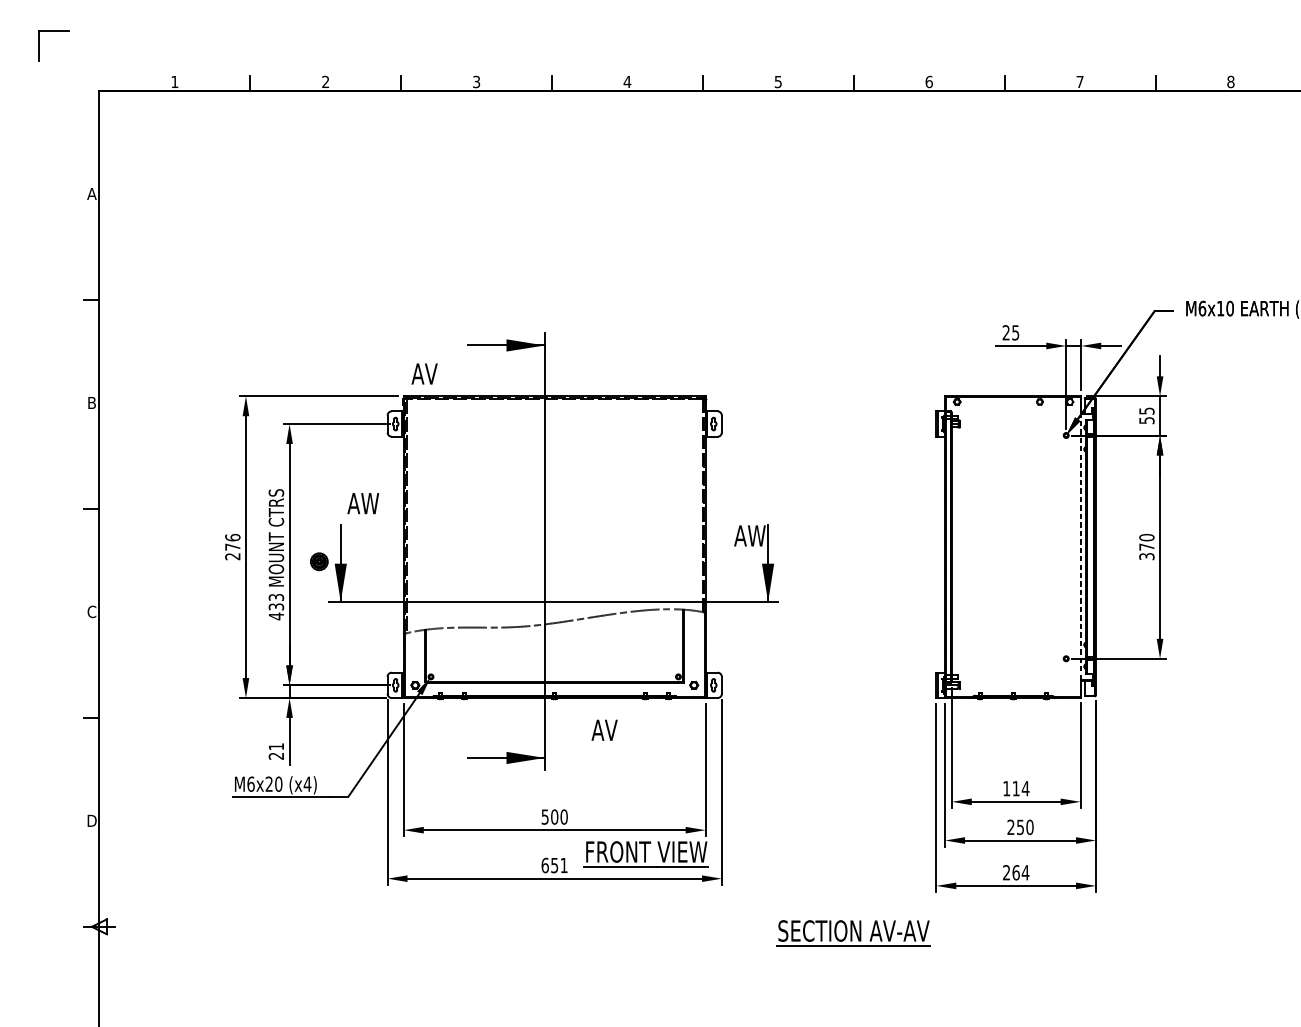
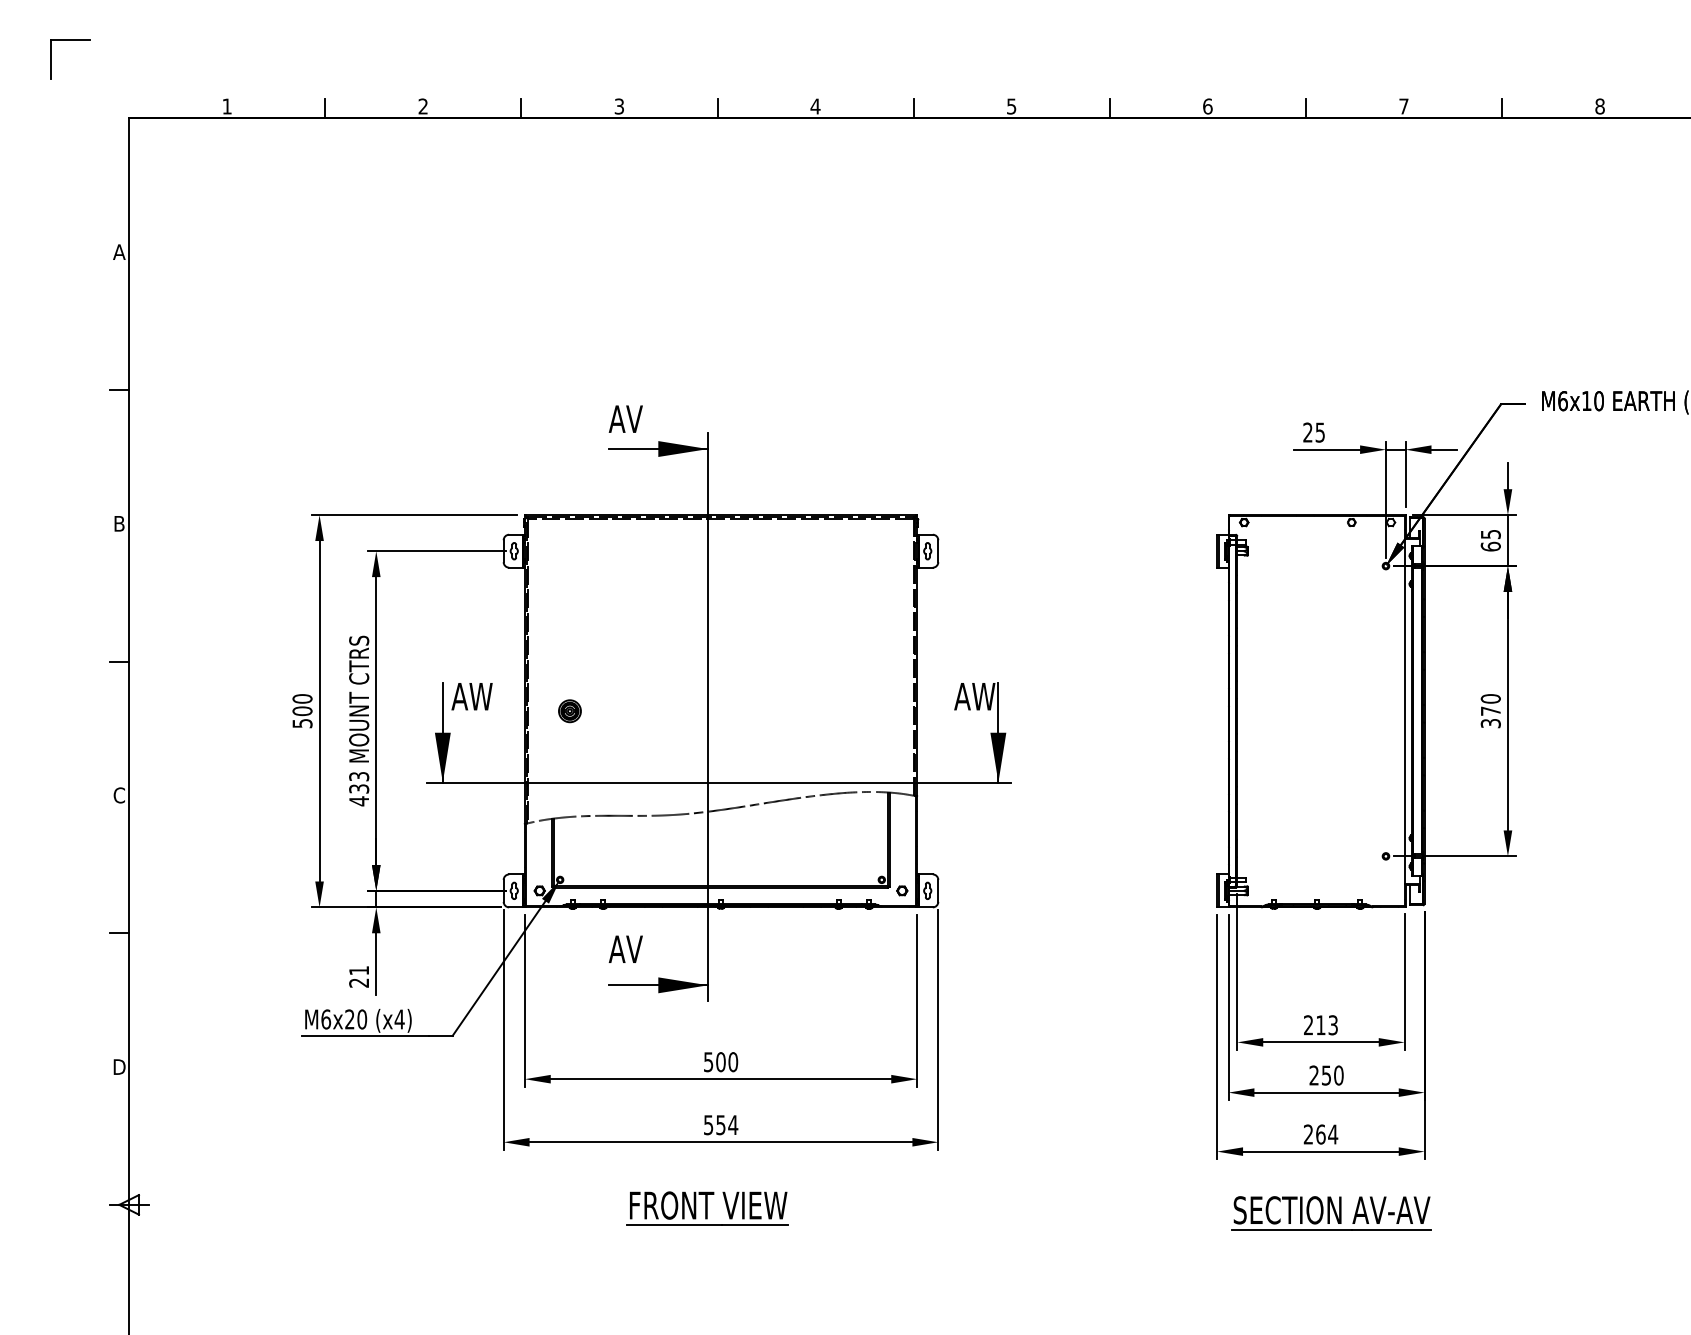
text: (424, 373) -> (625, 418), moved
text: (1146, 420) -> (1490, 546), 55 -> 65
text: (362, 503) -> (471, 696), moved
text: (232, 547) -> (302, 711), 276 -> 500
line: (1080, 547) -> (1404, 711), dashed -> solid
part: (318, 561) -> (569, 711), moved
text: (604, 729) -> (625, 948), moved
text: (1016, 788) -> (1321, 1025), 114 -> 213
part: (645, 854) -> (707, 1208), moved
text: (554, 865) -> (720, 1125), 651 -> 554
part: (853, 933) -> (1331, 1213), moved

